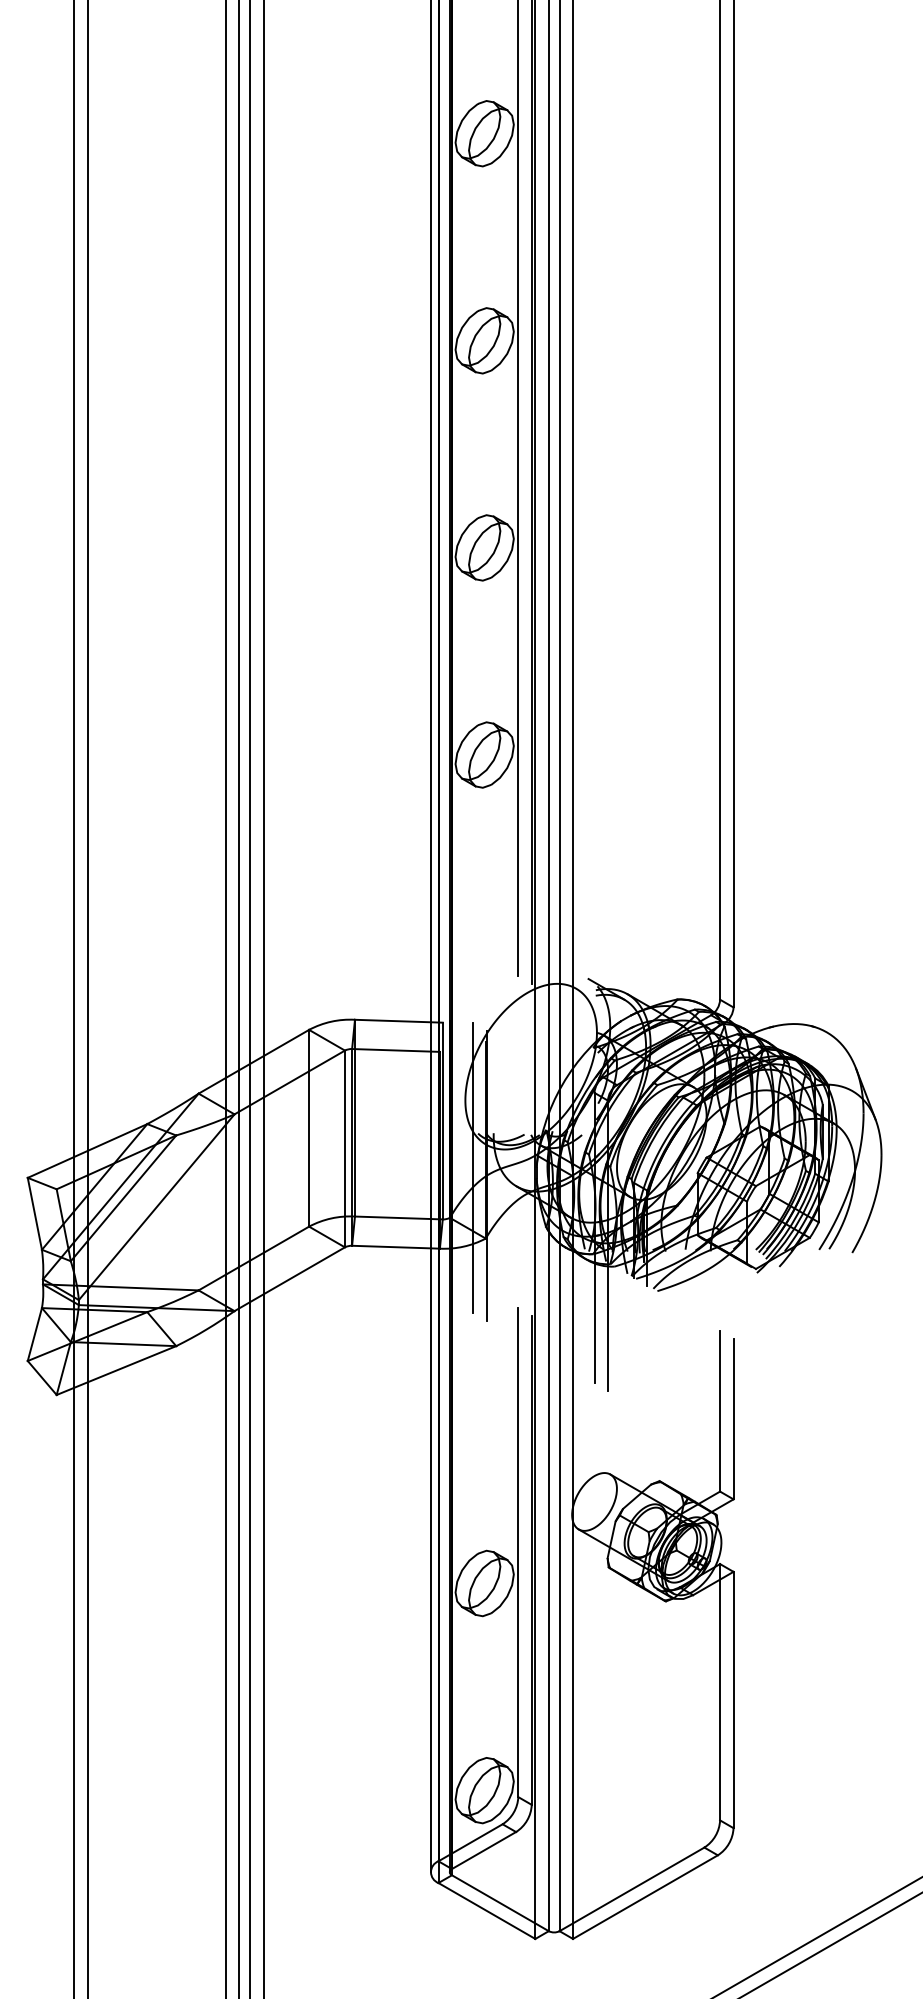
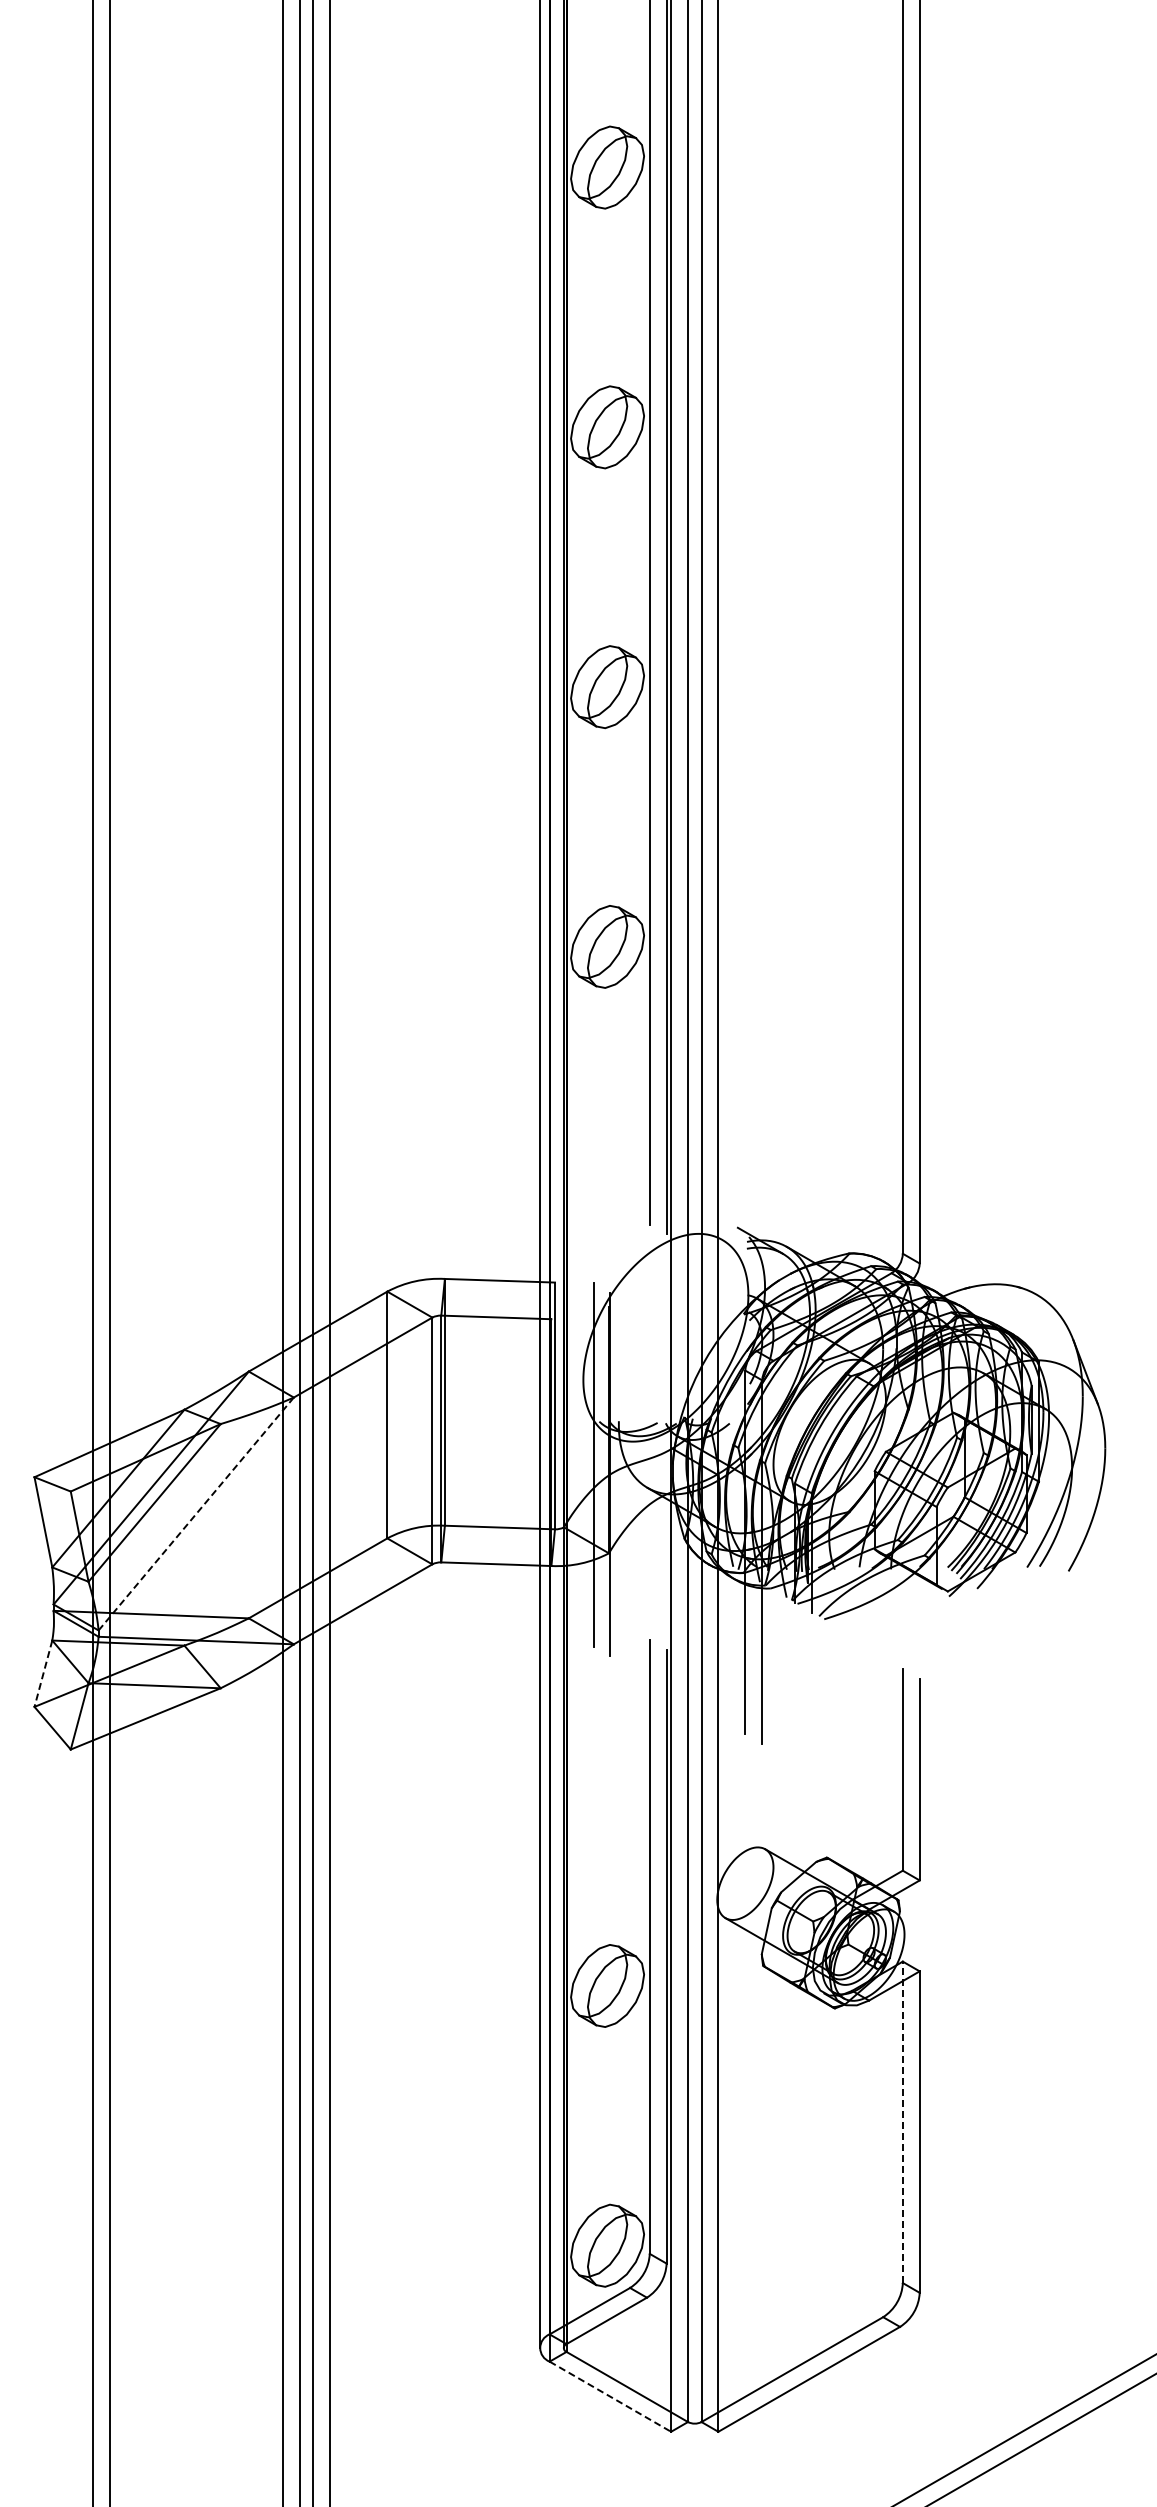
line: (156, 1207) -> (196, 1514), solid -> dashed
line: (34, 1335) -> (43, 1674), solid -> dashed
line: (719, 1692) -> (902, 2122), solid -> dashed
line: (487, 1910) -> (610, 2396), solid -> dashed

